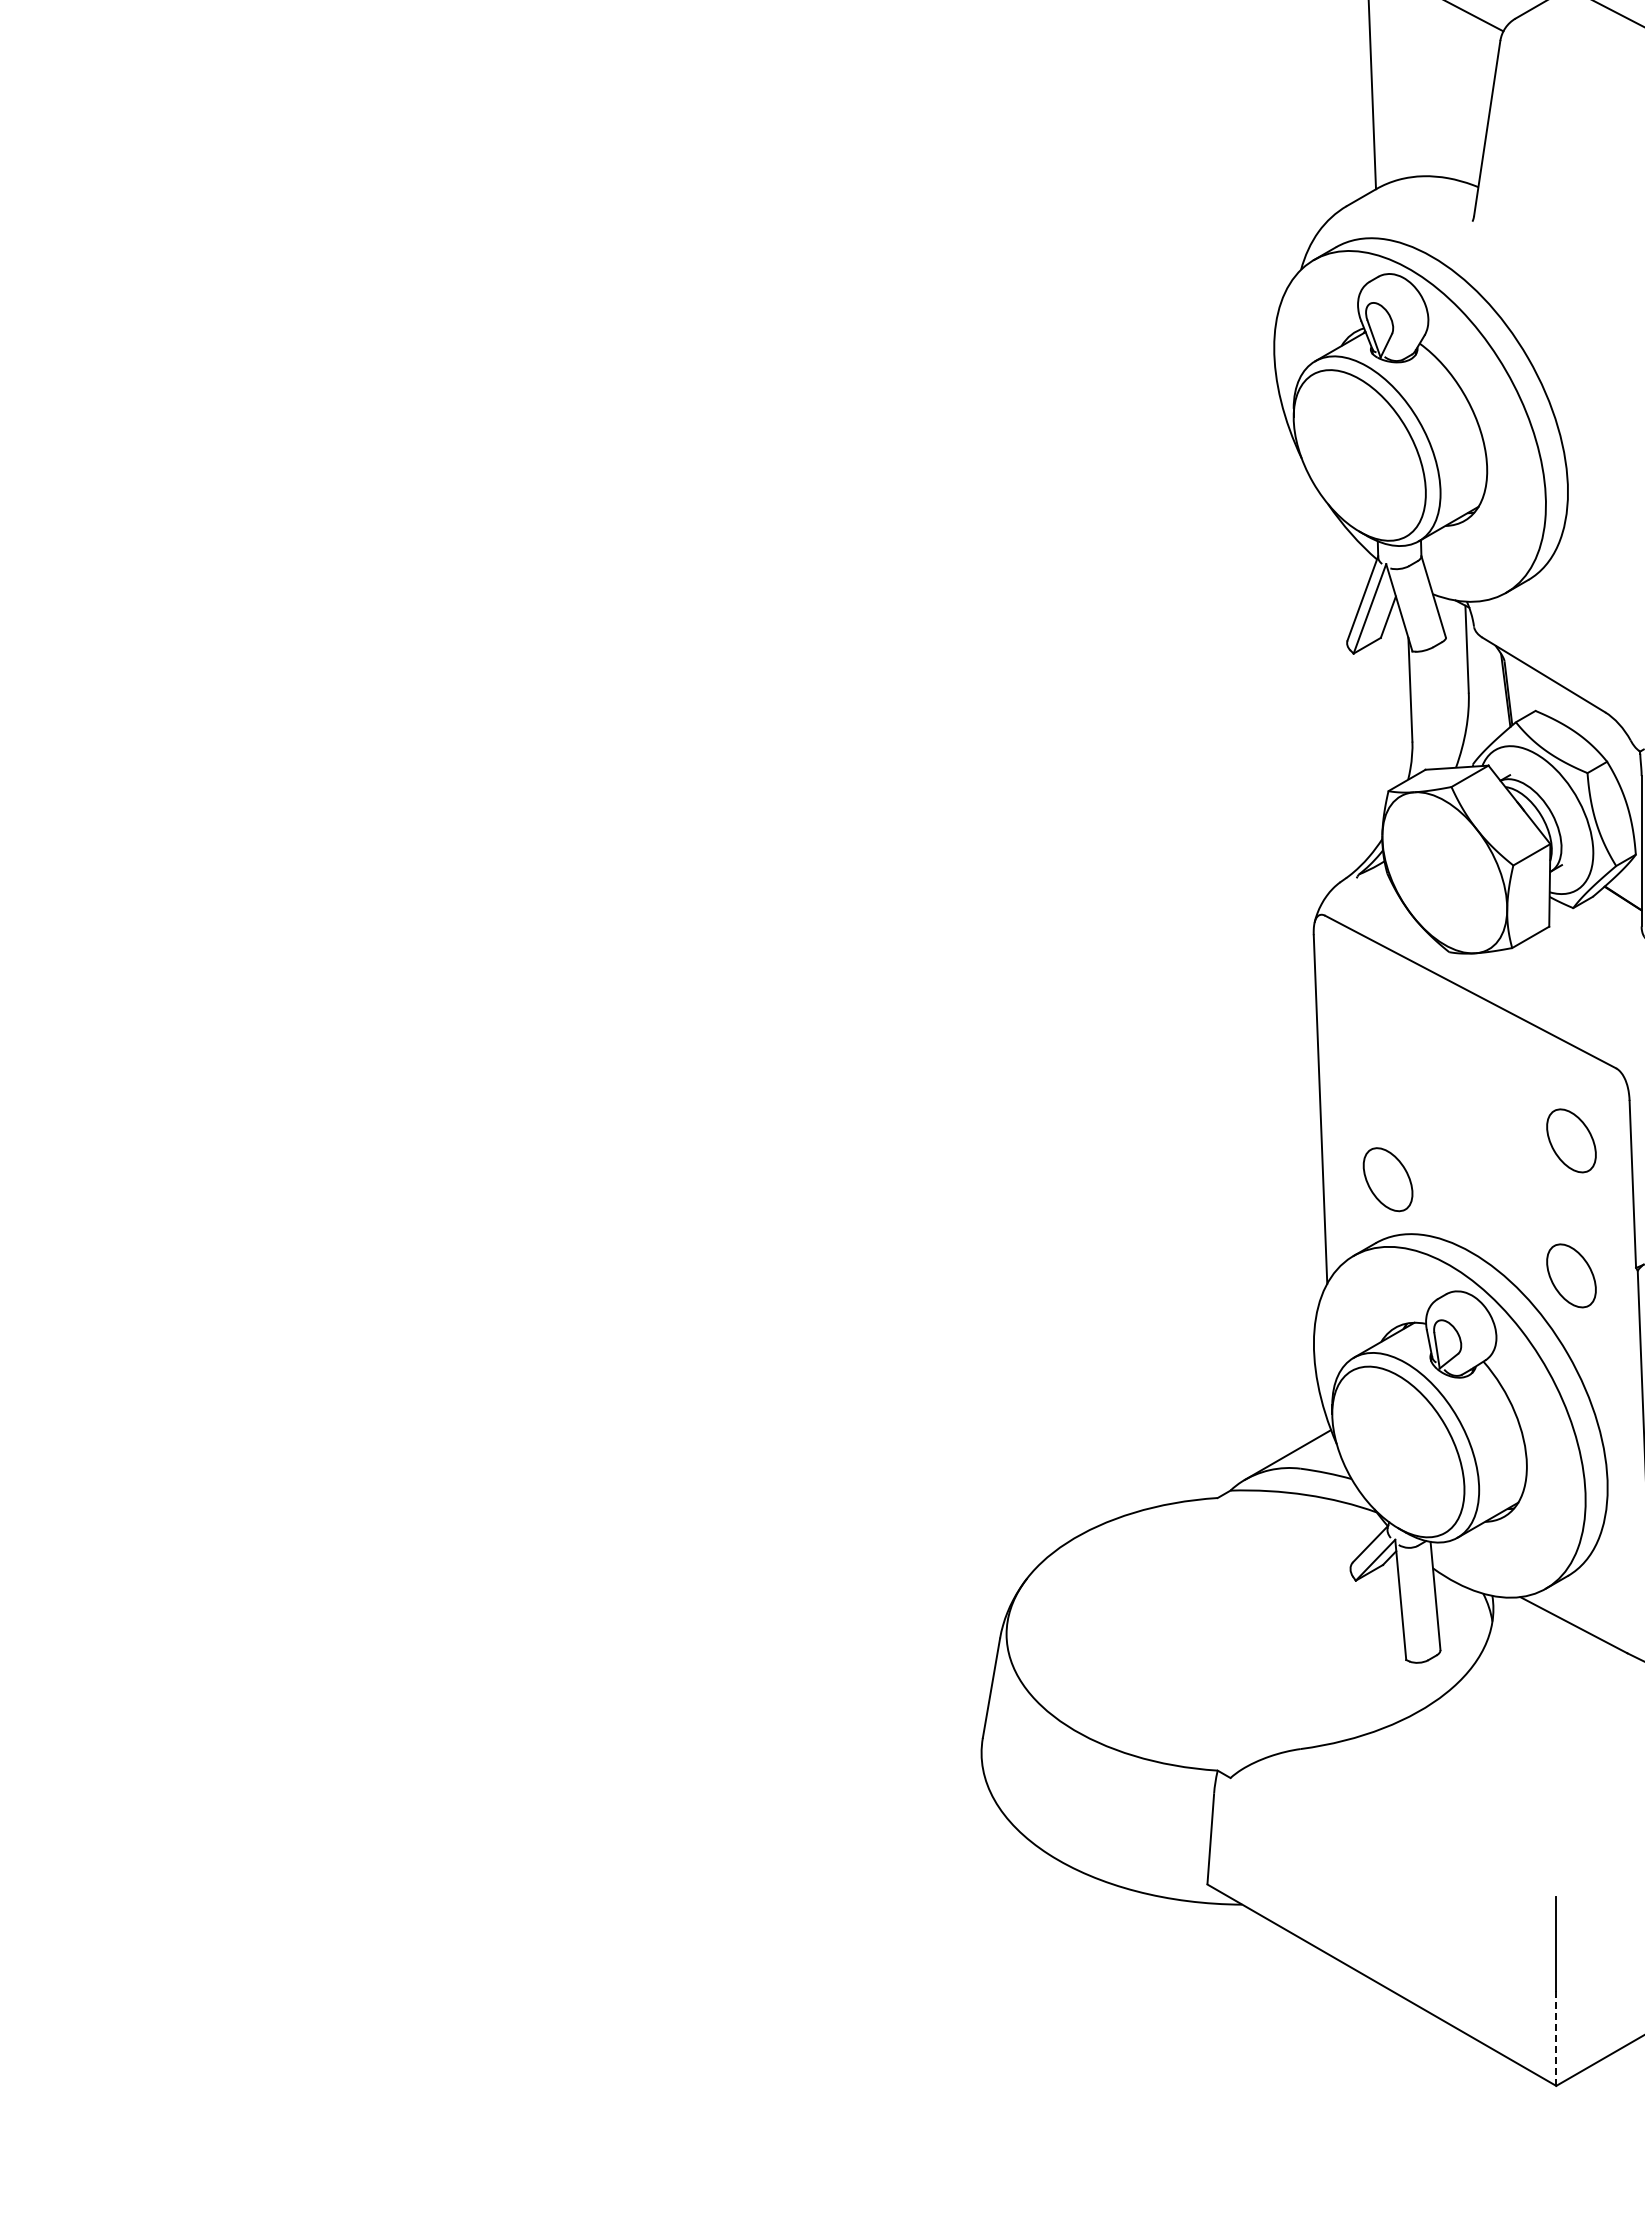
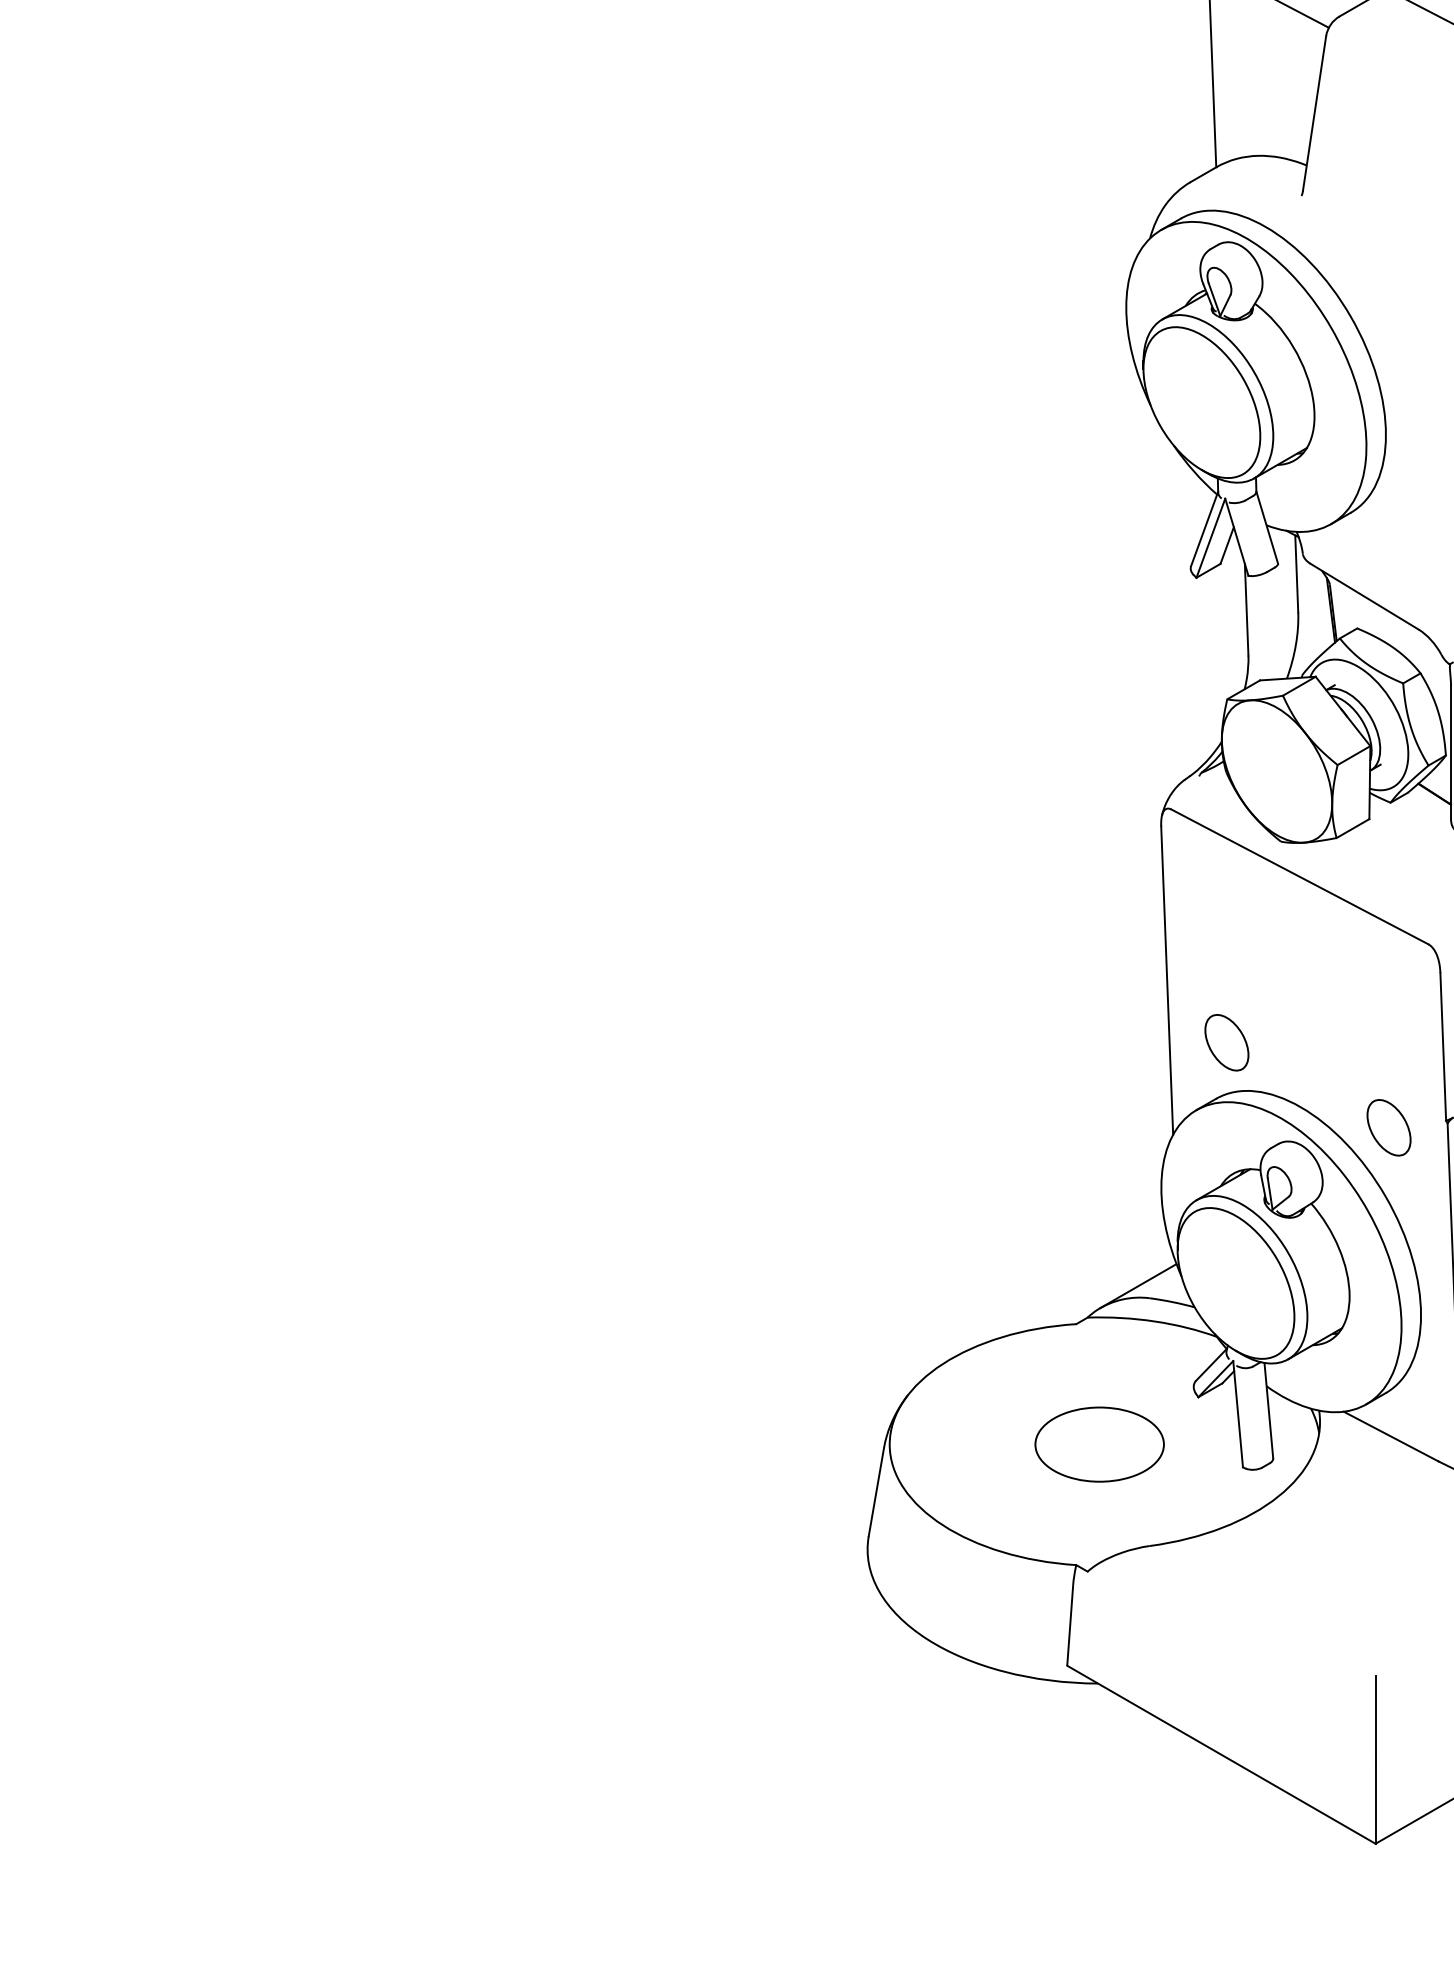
part: (1571, 1140) -> (1389, 1008), removed
part: (1243, 1634) -> (1099, 1444), added
line: (1556, 2038) -> (1375, 1801), dashed -> solid

